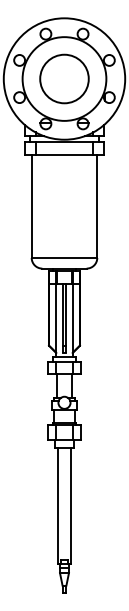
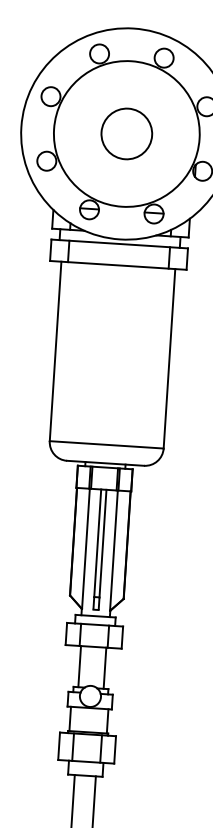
circle: (64, 78) -> (126, 133), size x0.6

